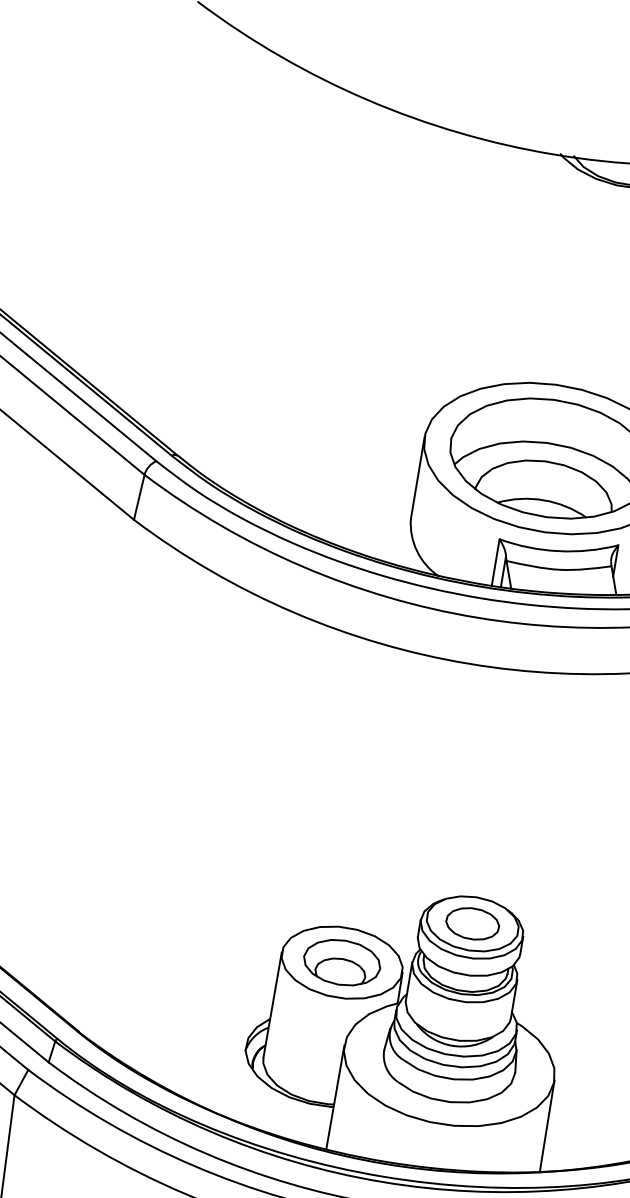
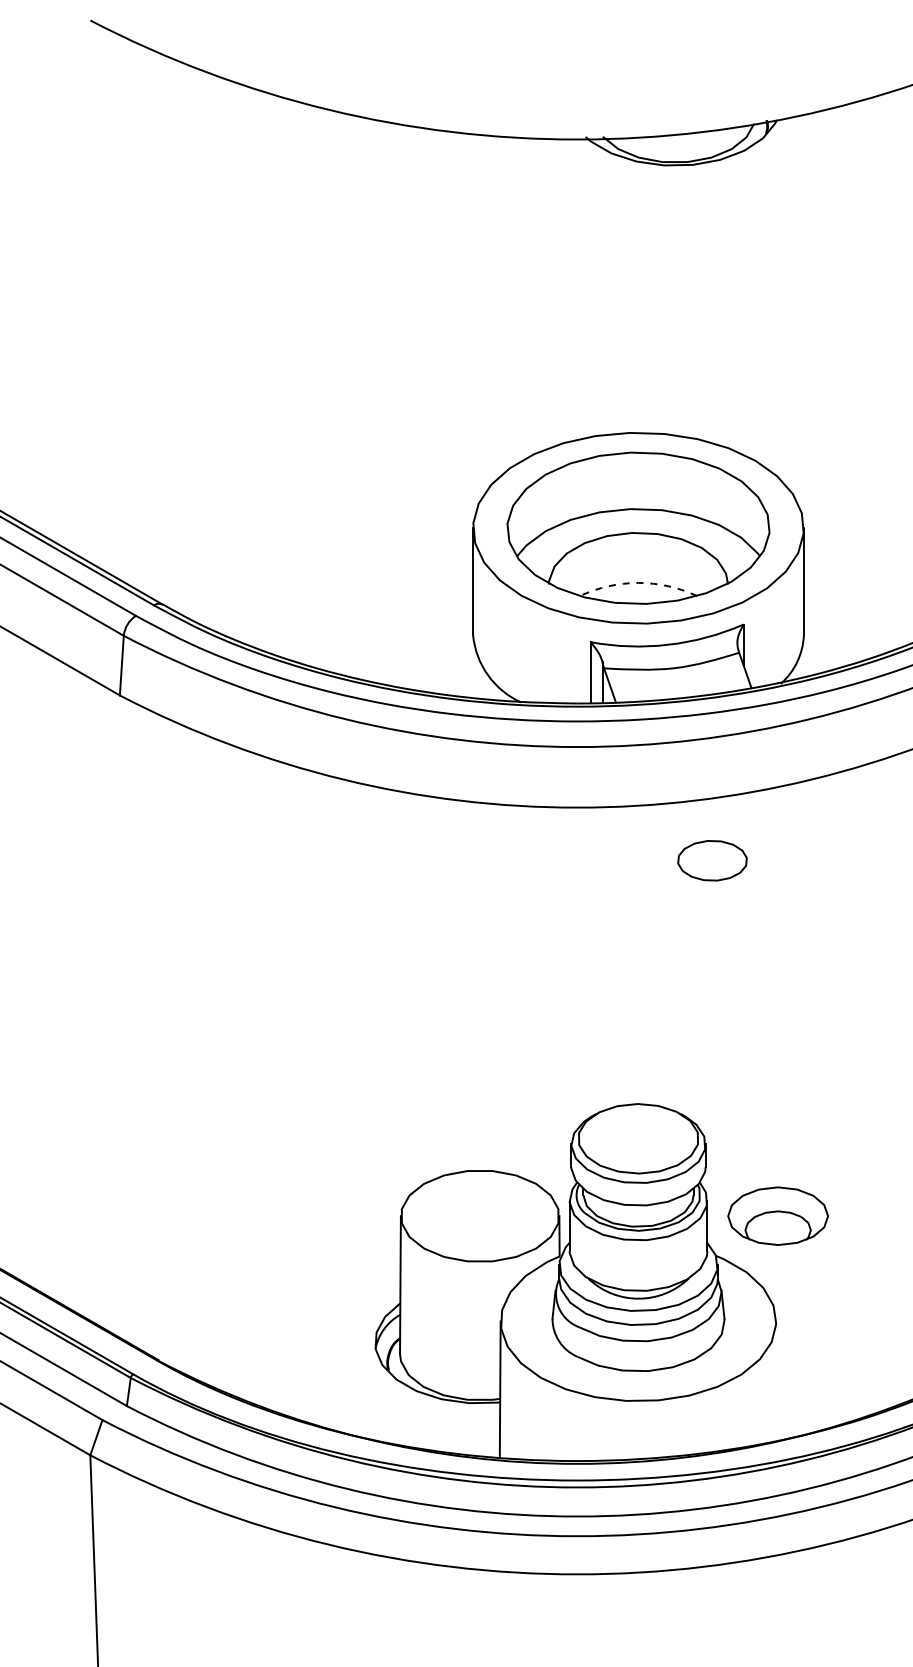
arc: (543, 499) -> (638, 582), solid -> dashed
part: (472, 923) -> (712, 860), moved
part: (341, 962) -> (777, 1215), moved
line: (546, 1126) -> (776, 1381), removed

